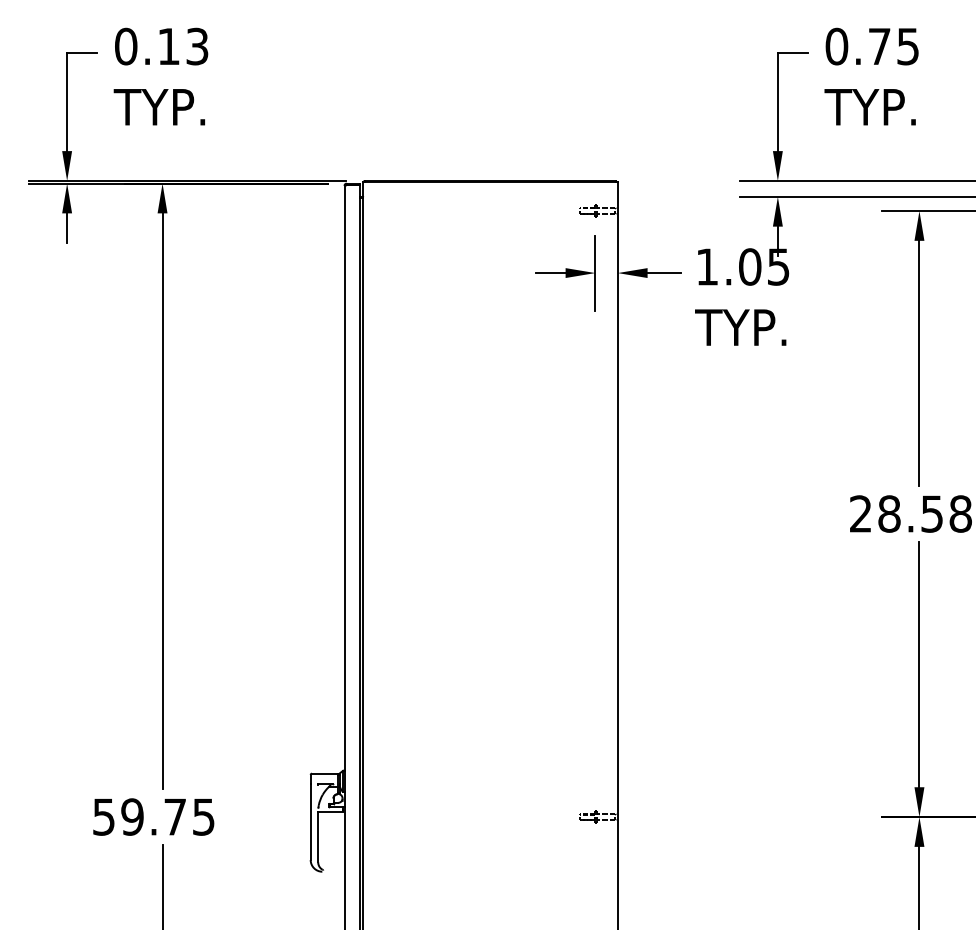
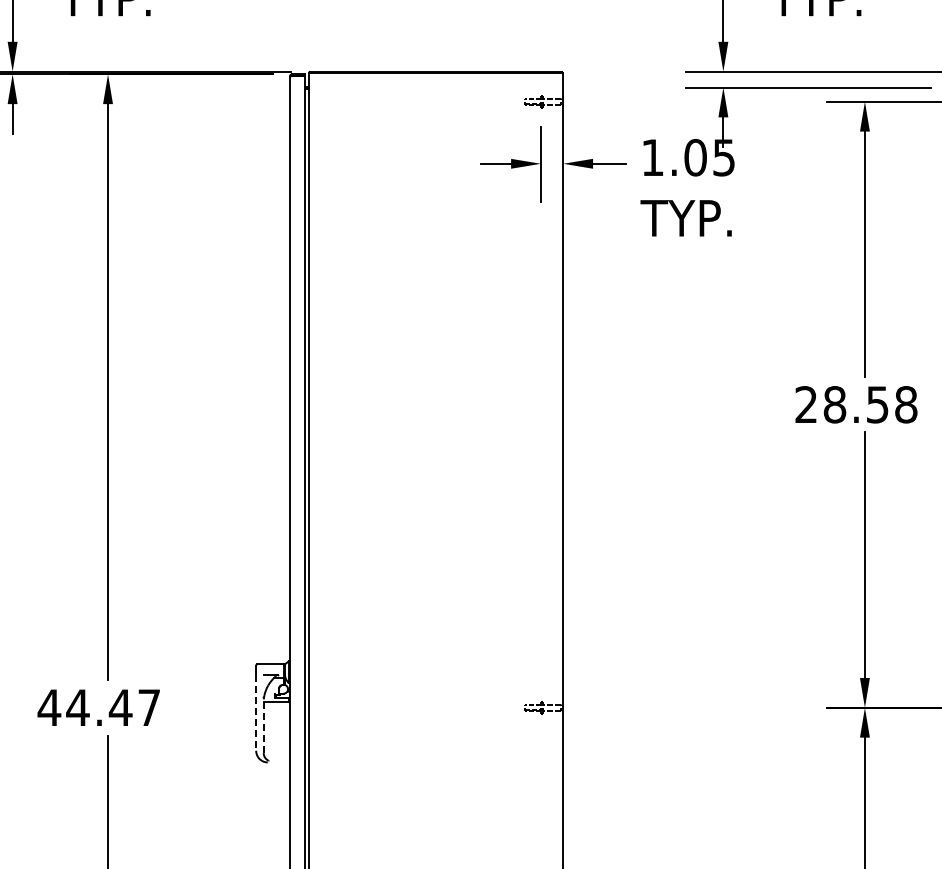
text: (153, 816) -> (98, 707), 59.75 -> 44.47
line: (310, 822) -> (255, 713), solid -> dashed
line: (318, 837) -> (263, 728), solid -> dashed

